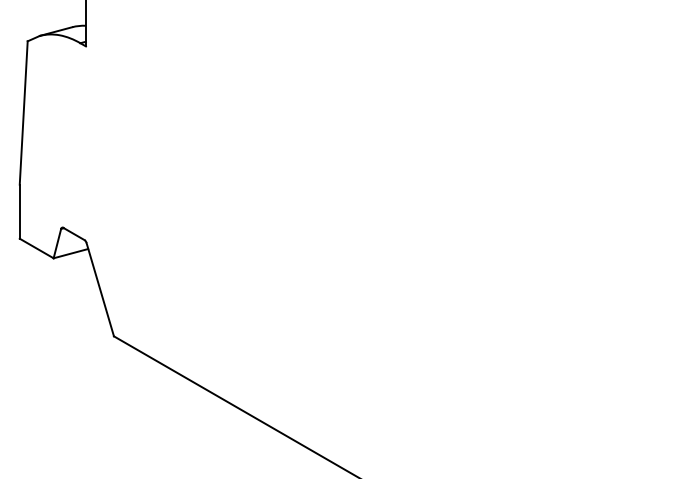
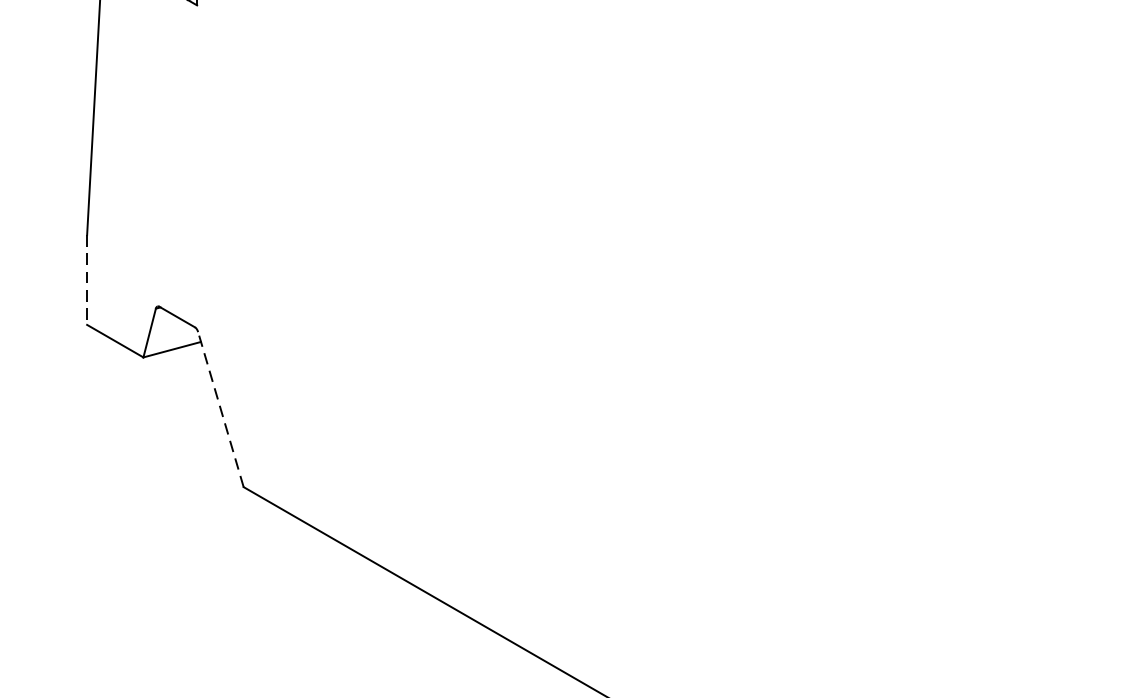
line: (19, 212) -> (86, 281), solid -> dashed
line: (100, 289) -> (221, 409), solid -> dashed

